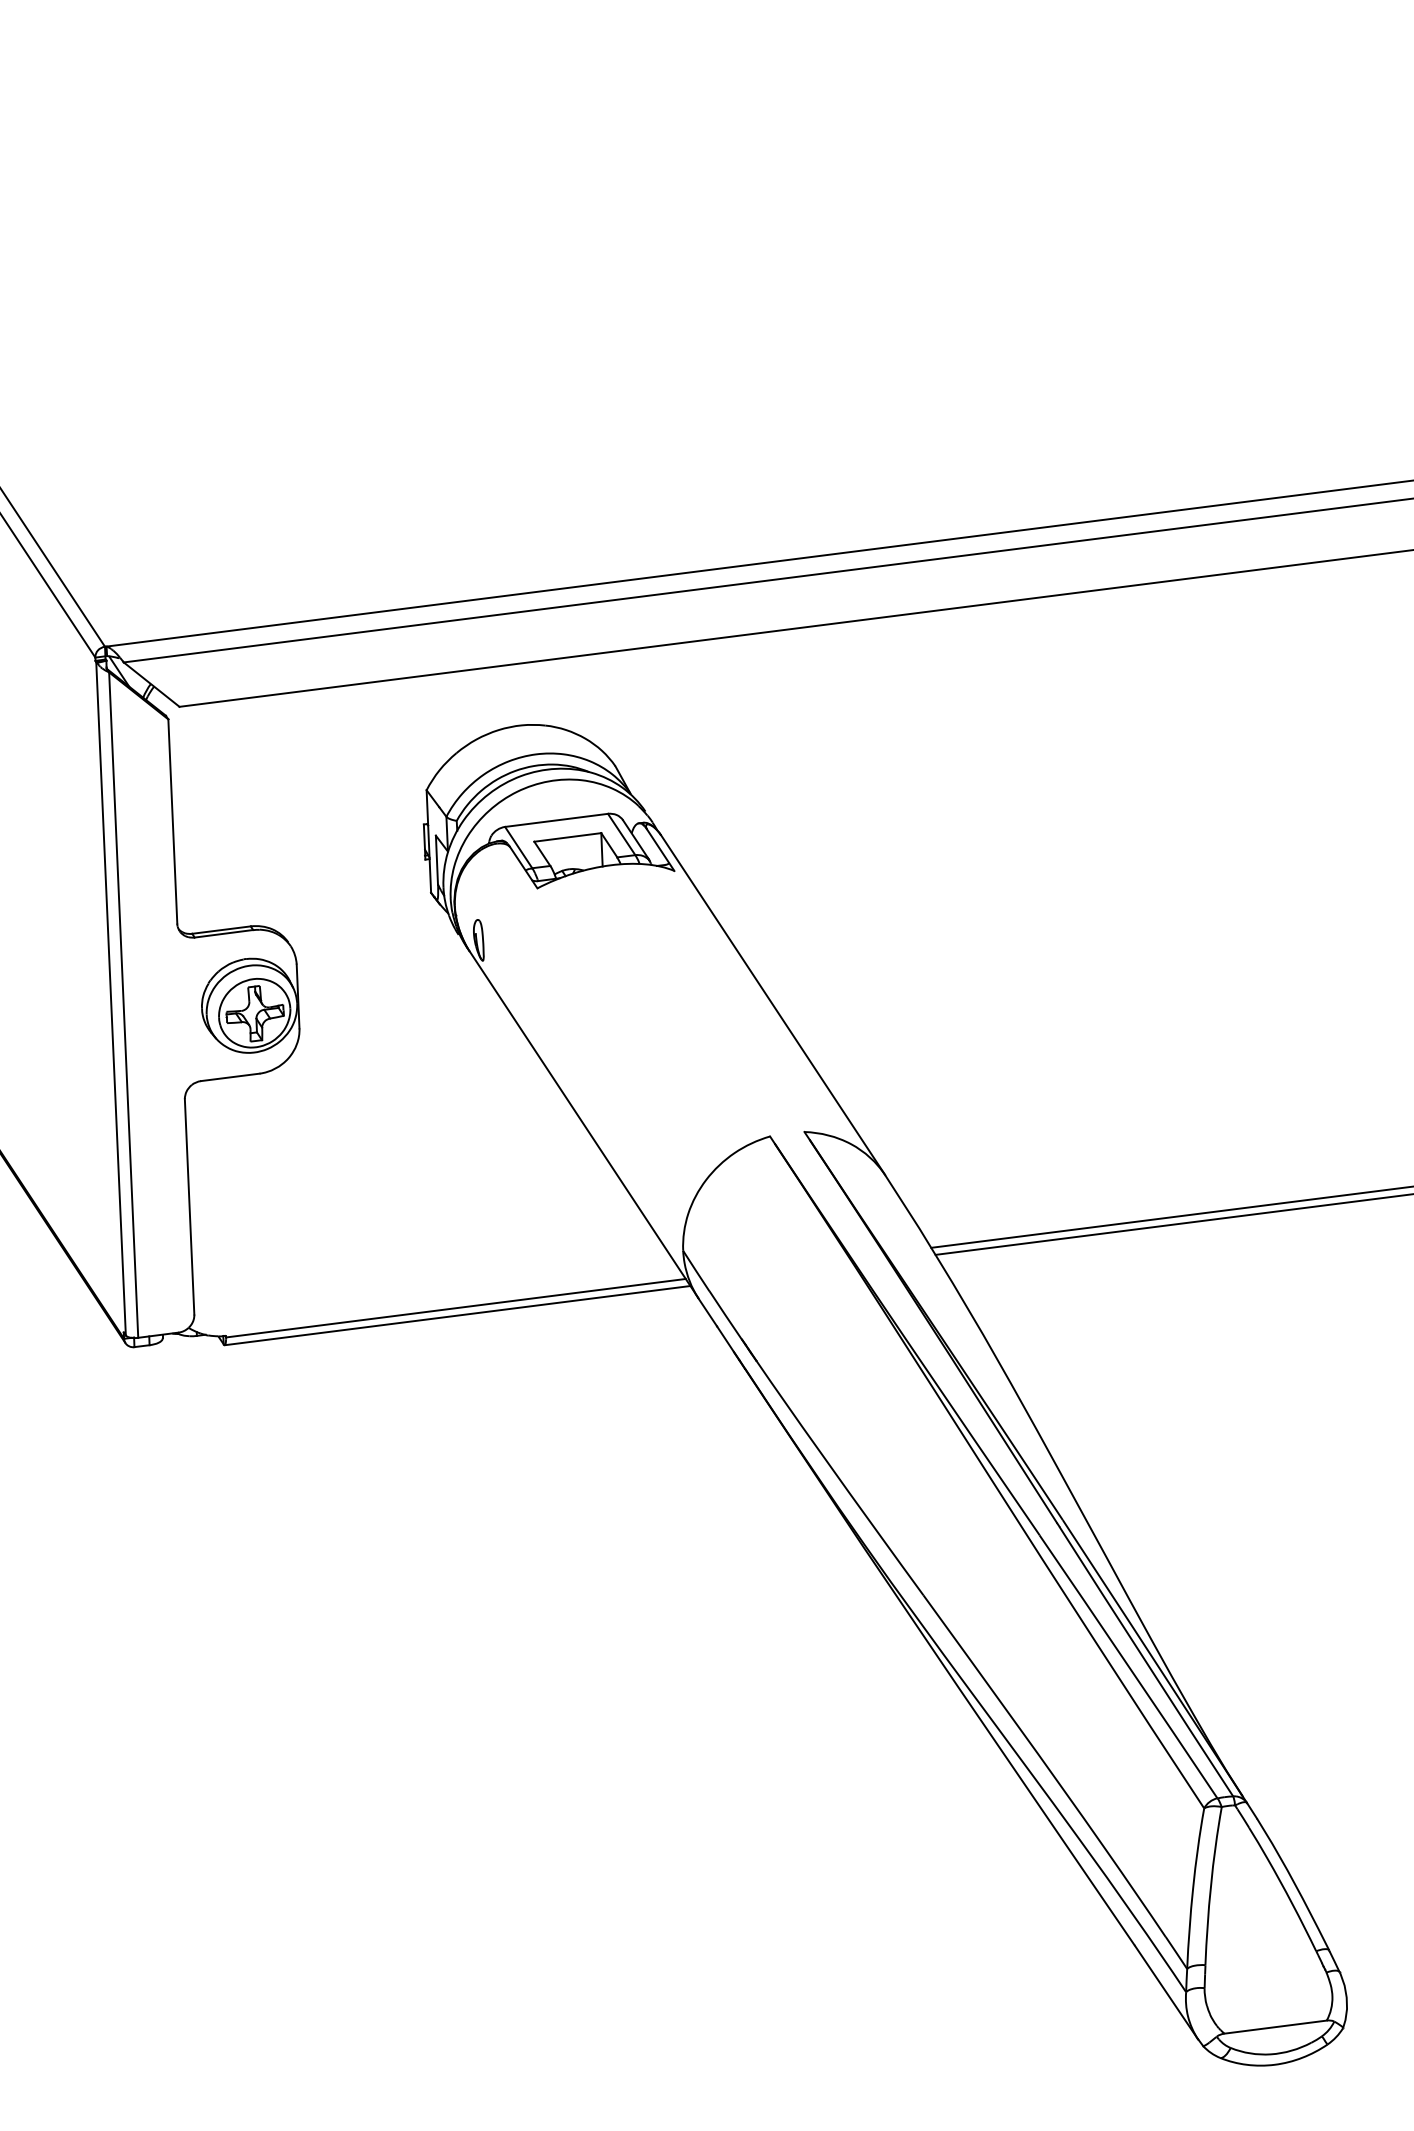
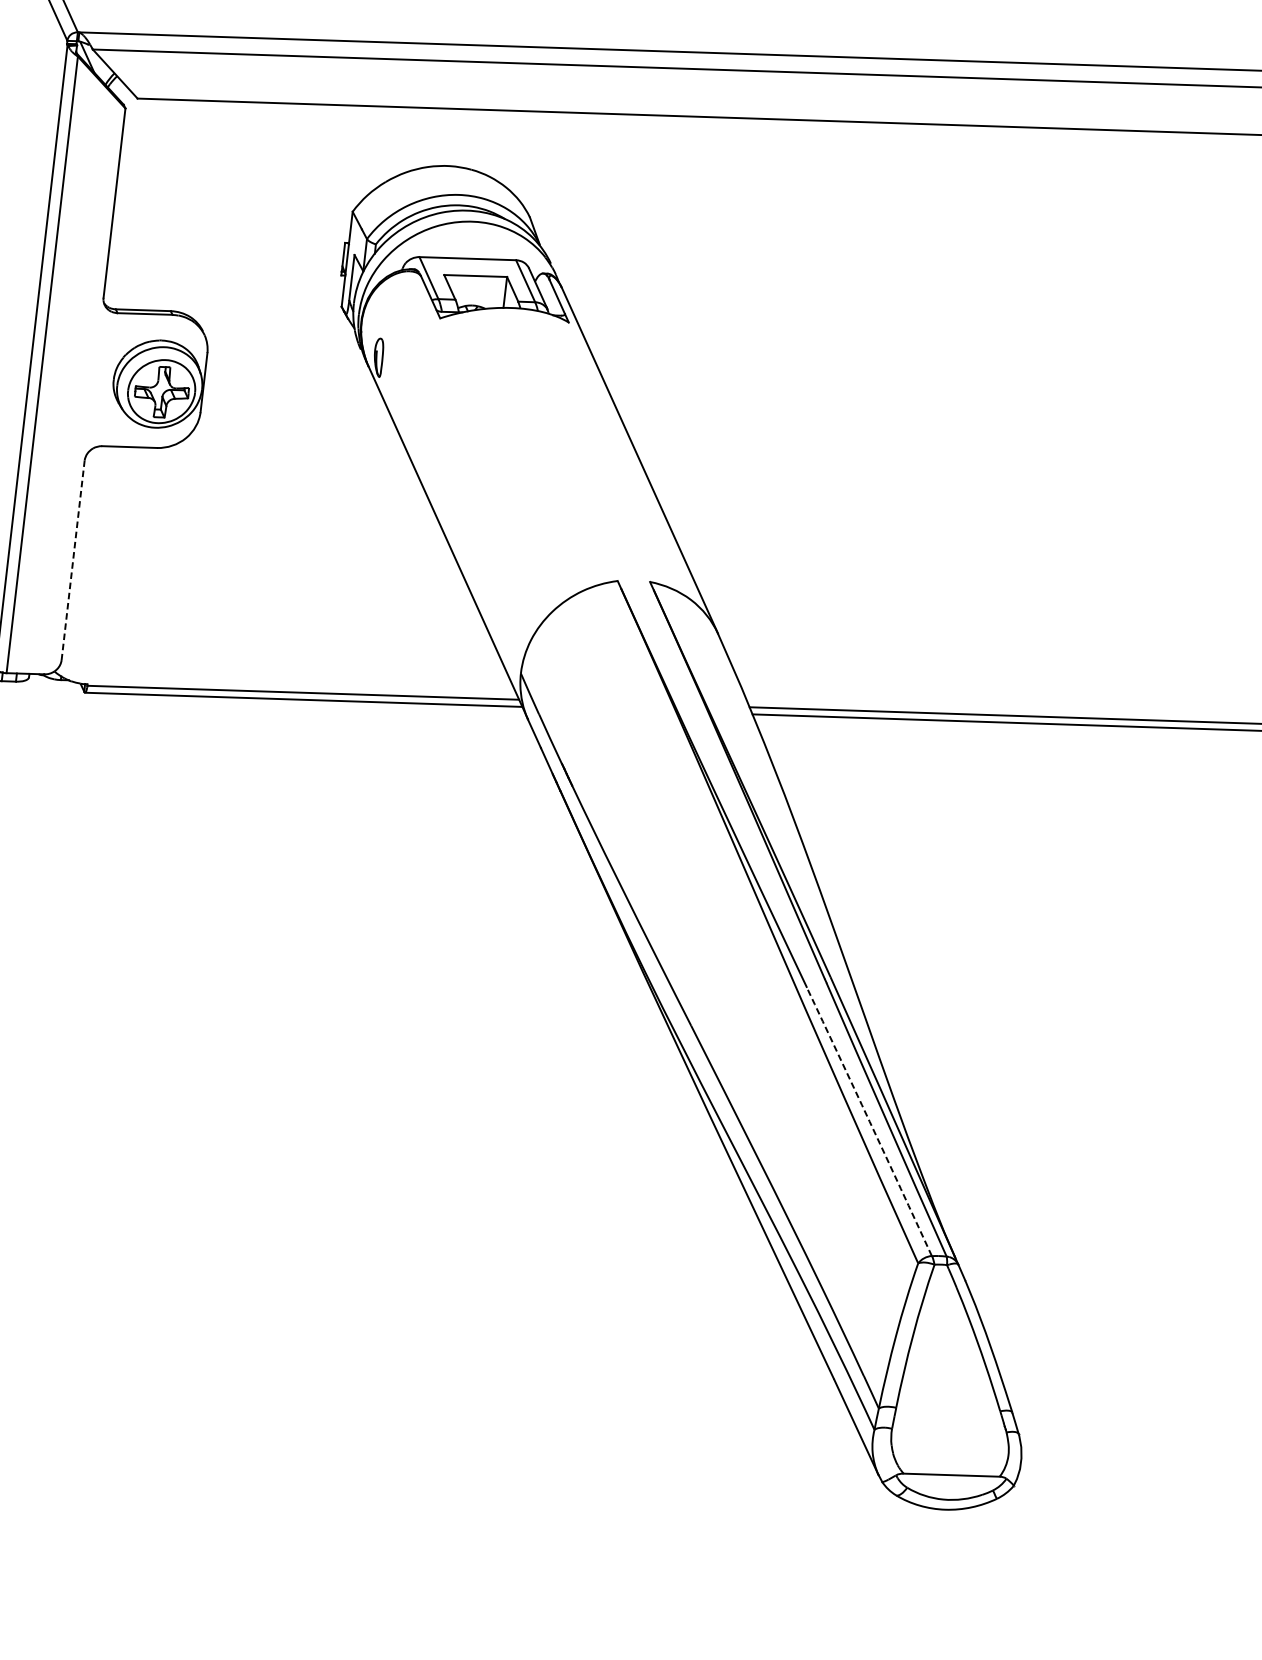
line: (189, 1206) -> (73, 559), solid -> dashed
arc: (1128, 1666) -> (869, 1121), solid -> dashed

